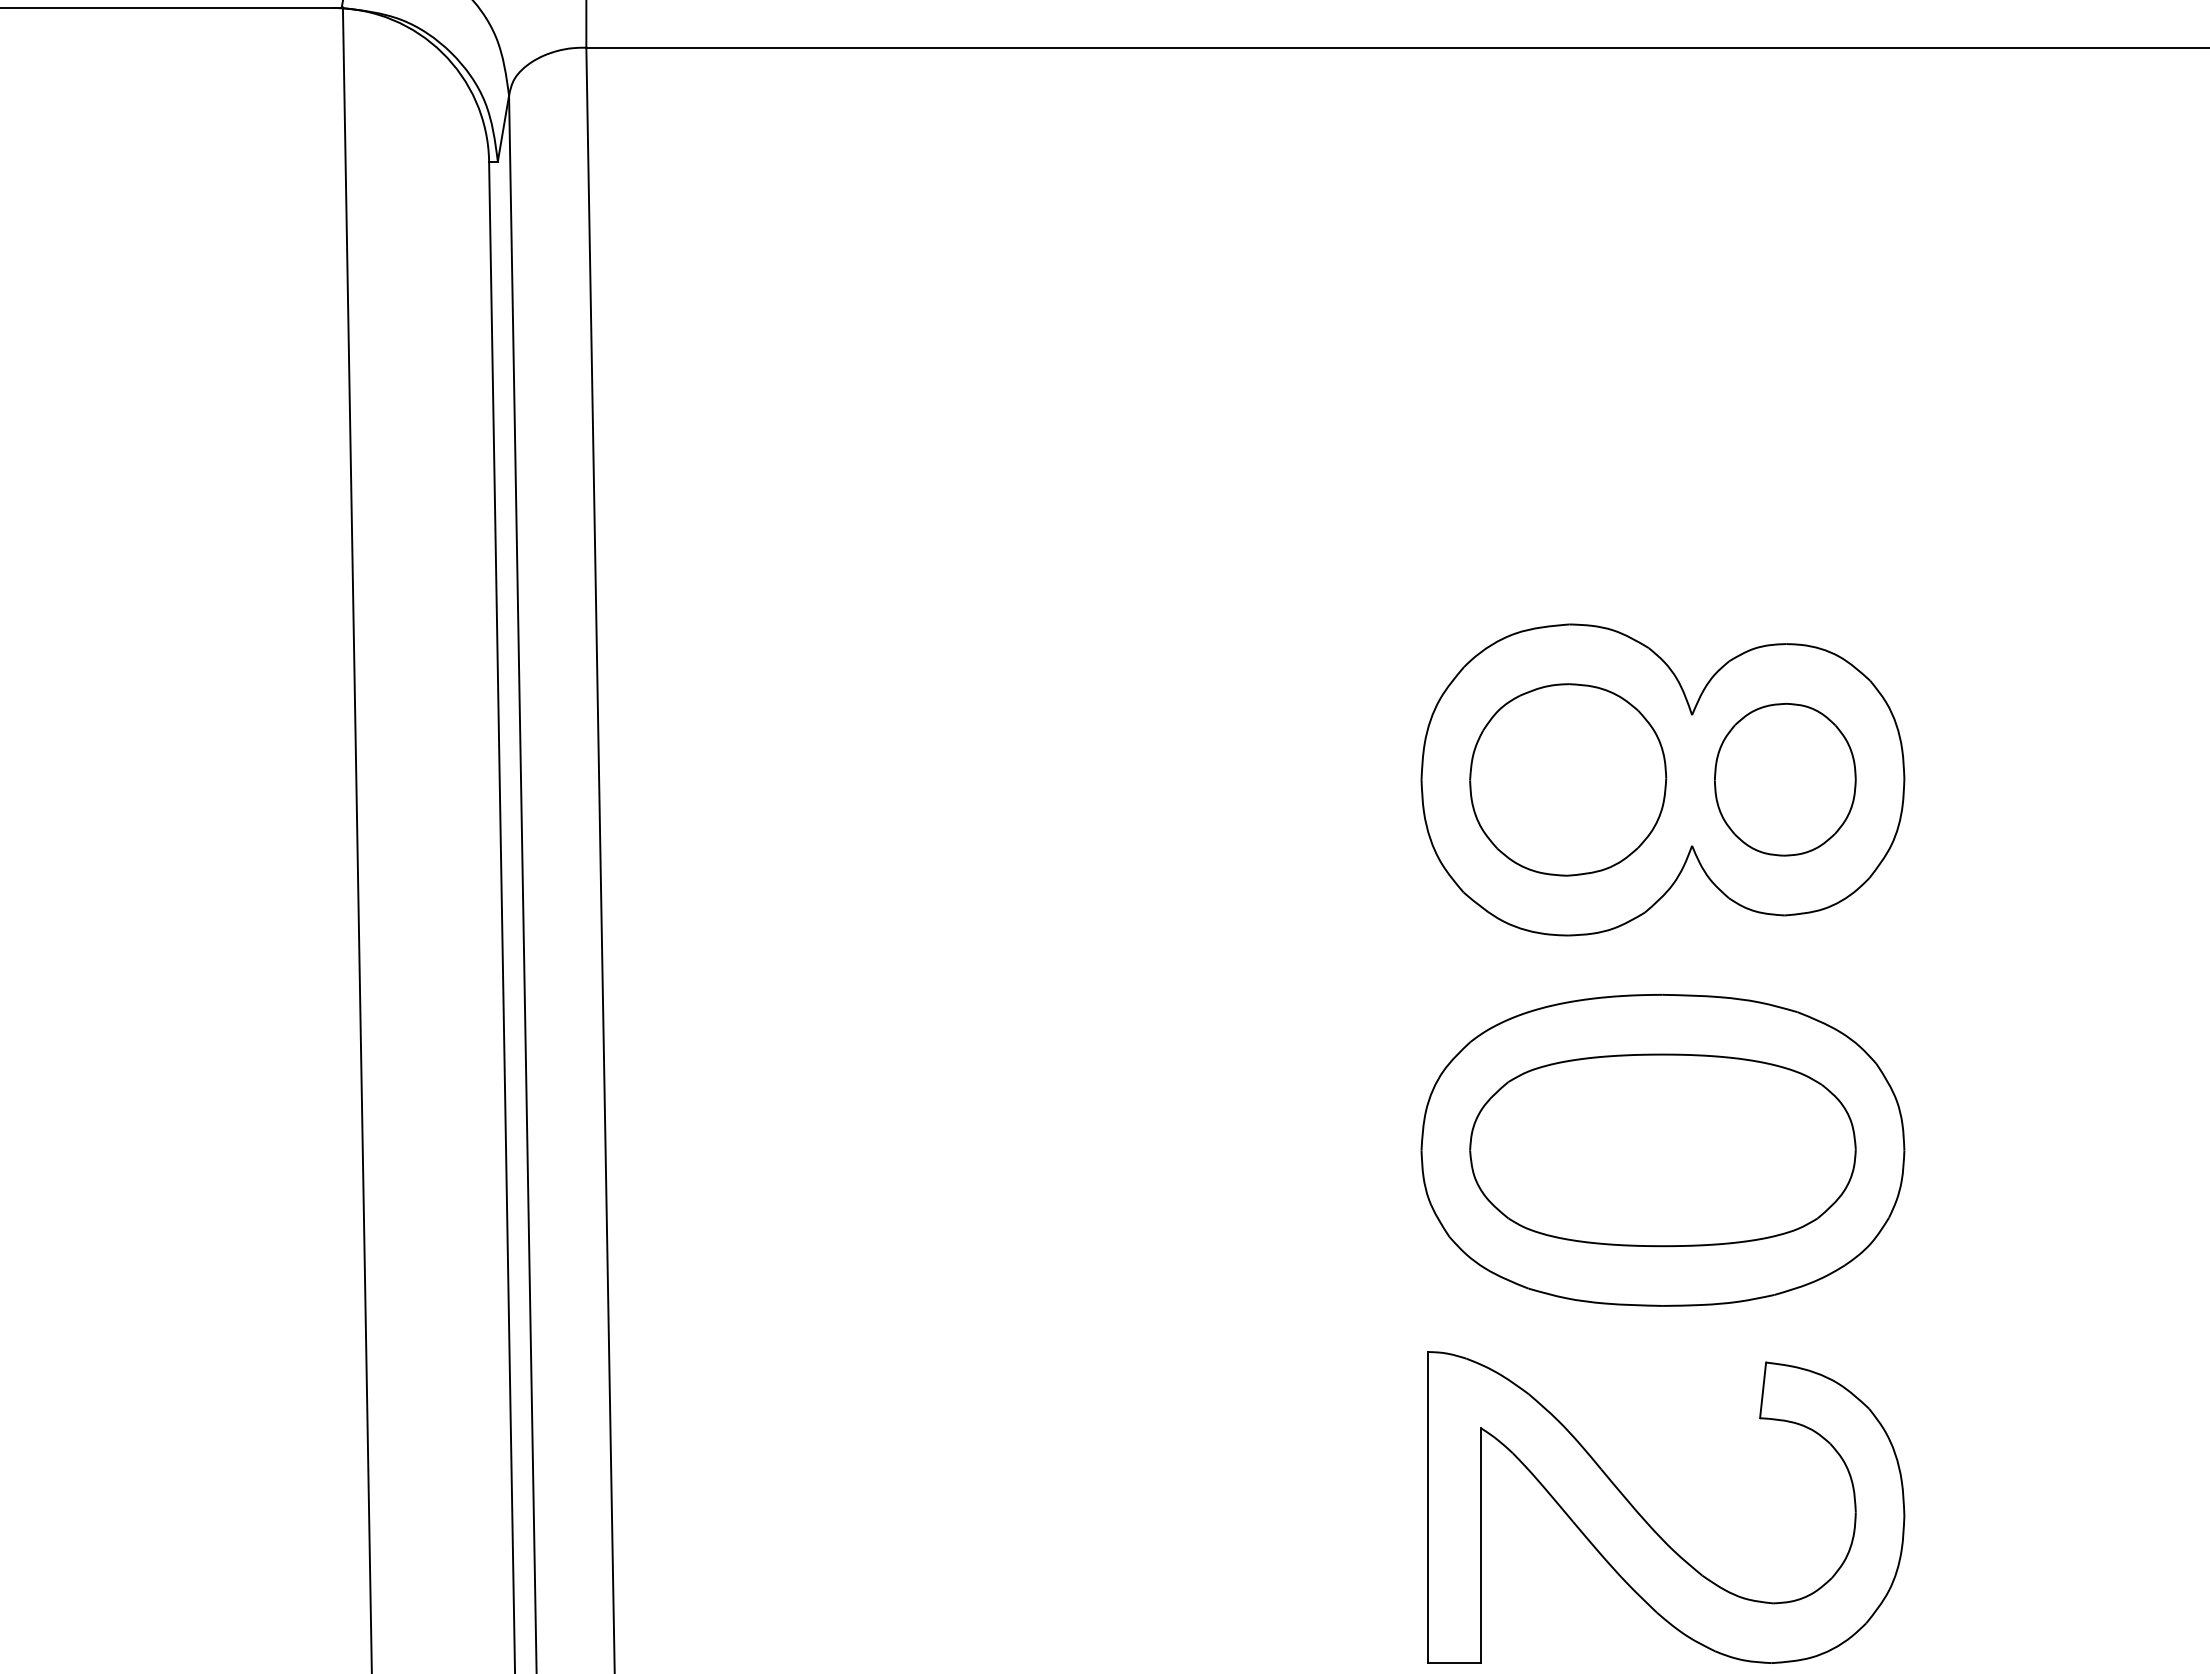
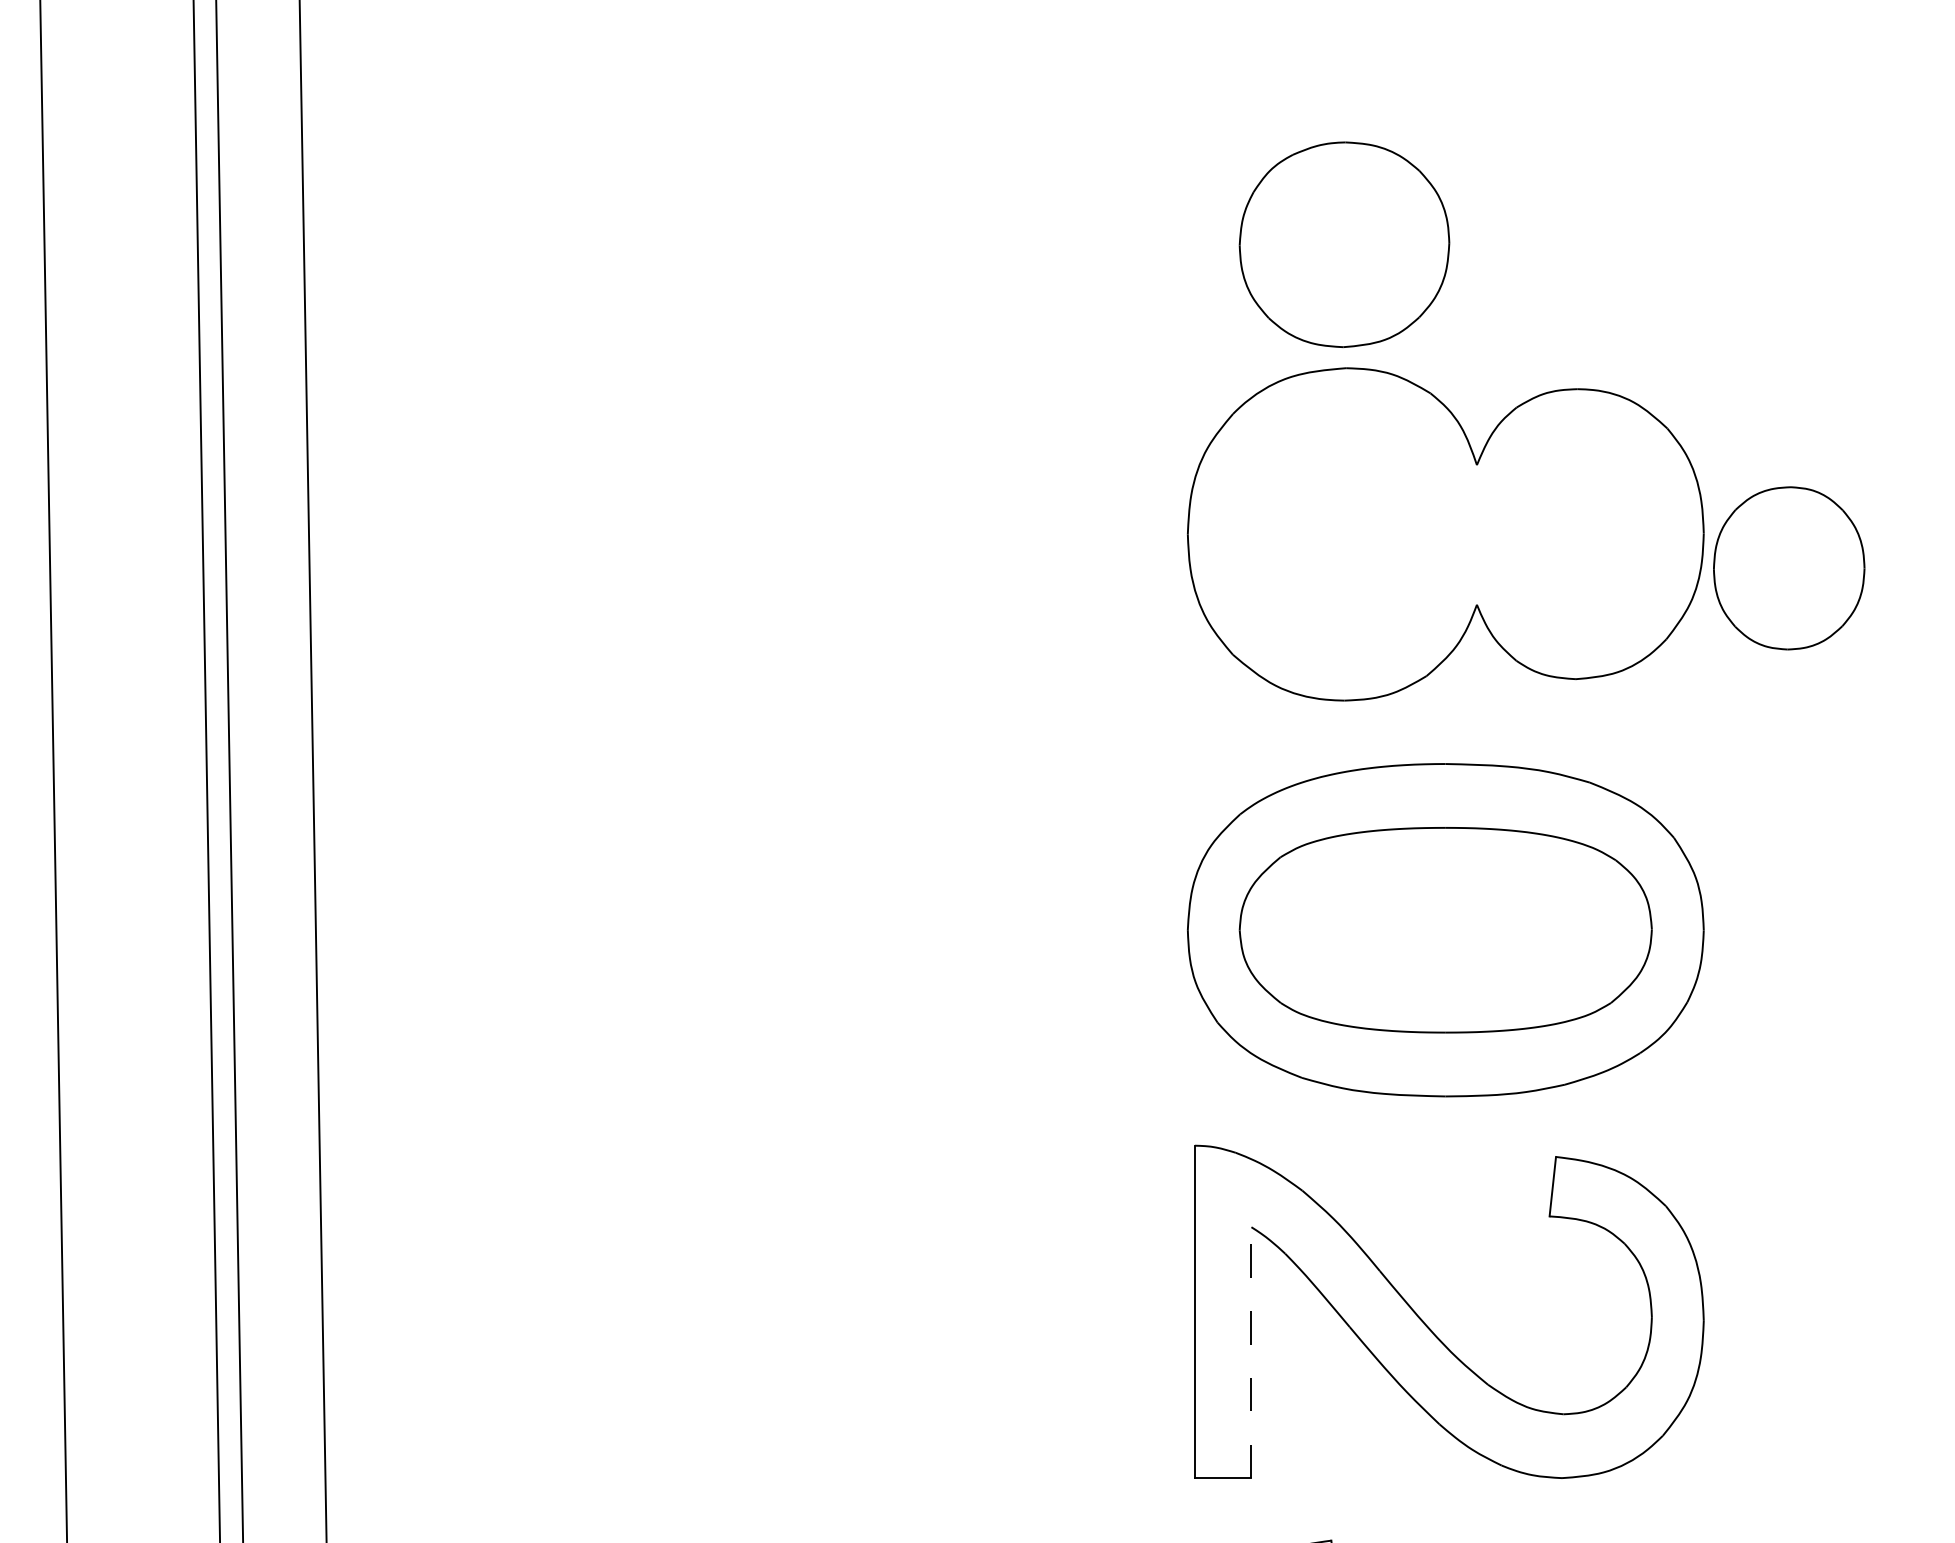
part: (1568, 779) -> (1344, 244), moved
part: (1785, 779) -> (1789, 568), moved
line: (1481, 1545) -> (1251, 1352), solid -> dashed

